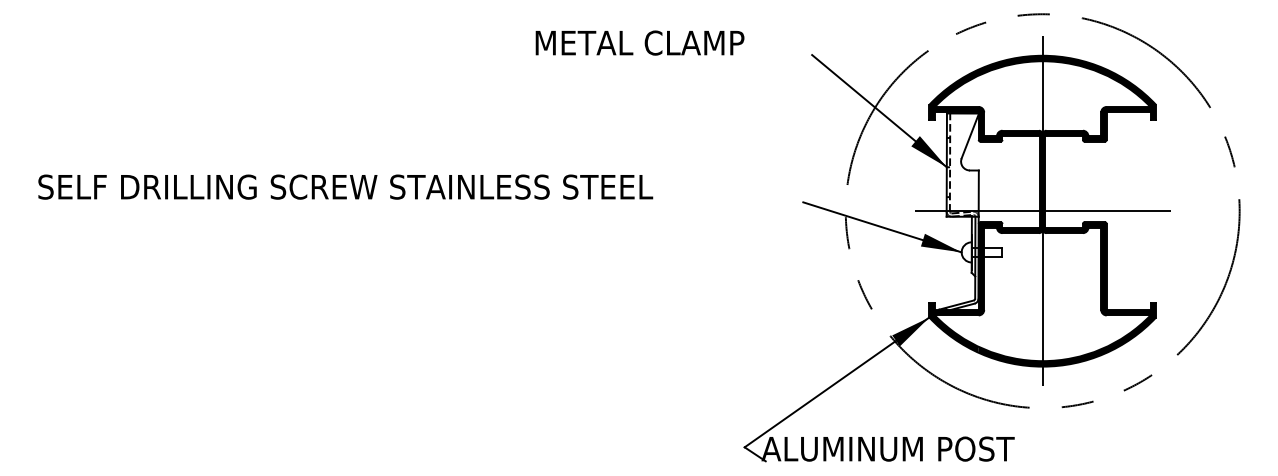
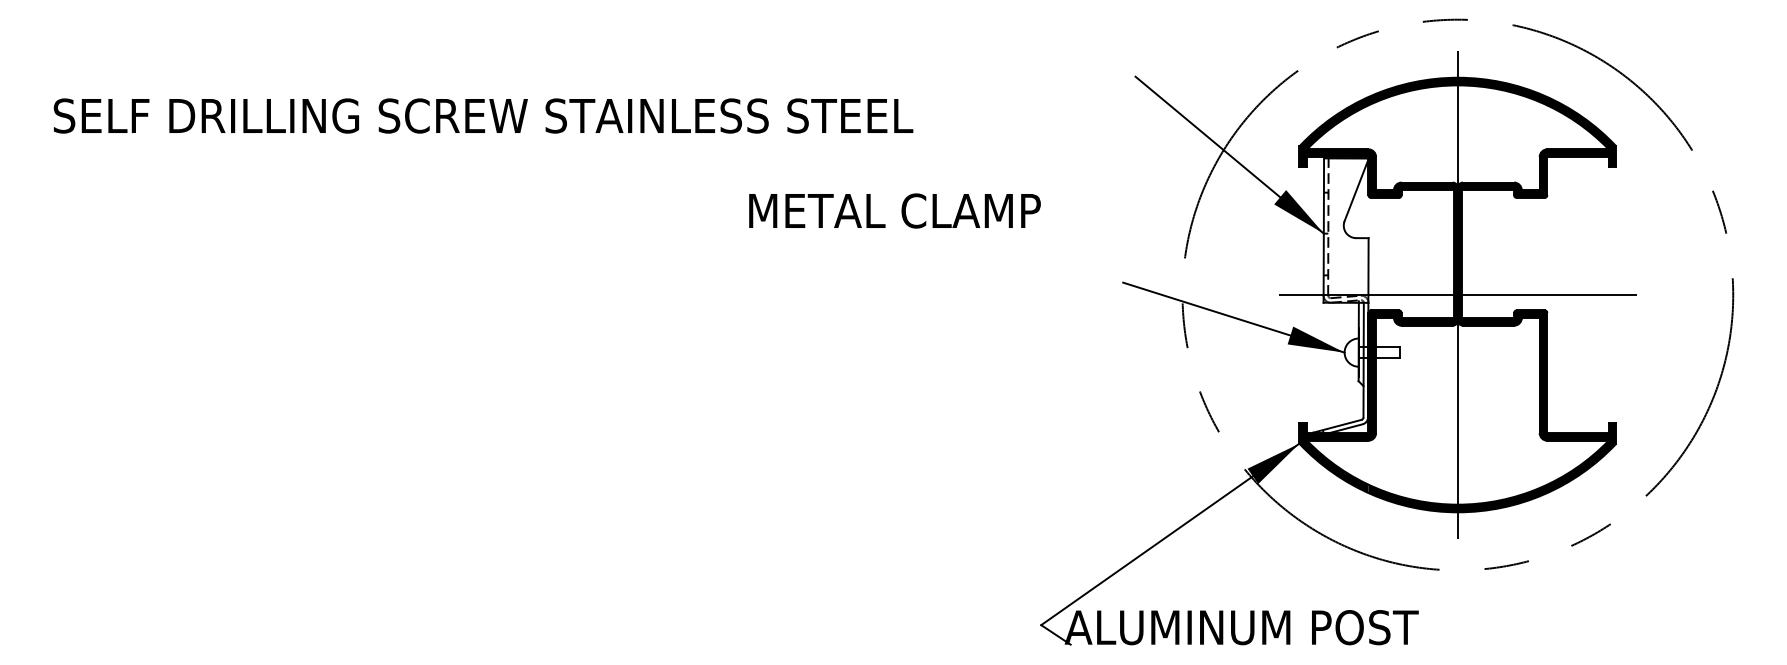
text: (639, 42) -> (894, 210), moved
text: (345, 186) -> (483, 115), moved

